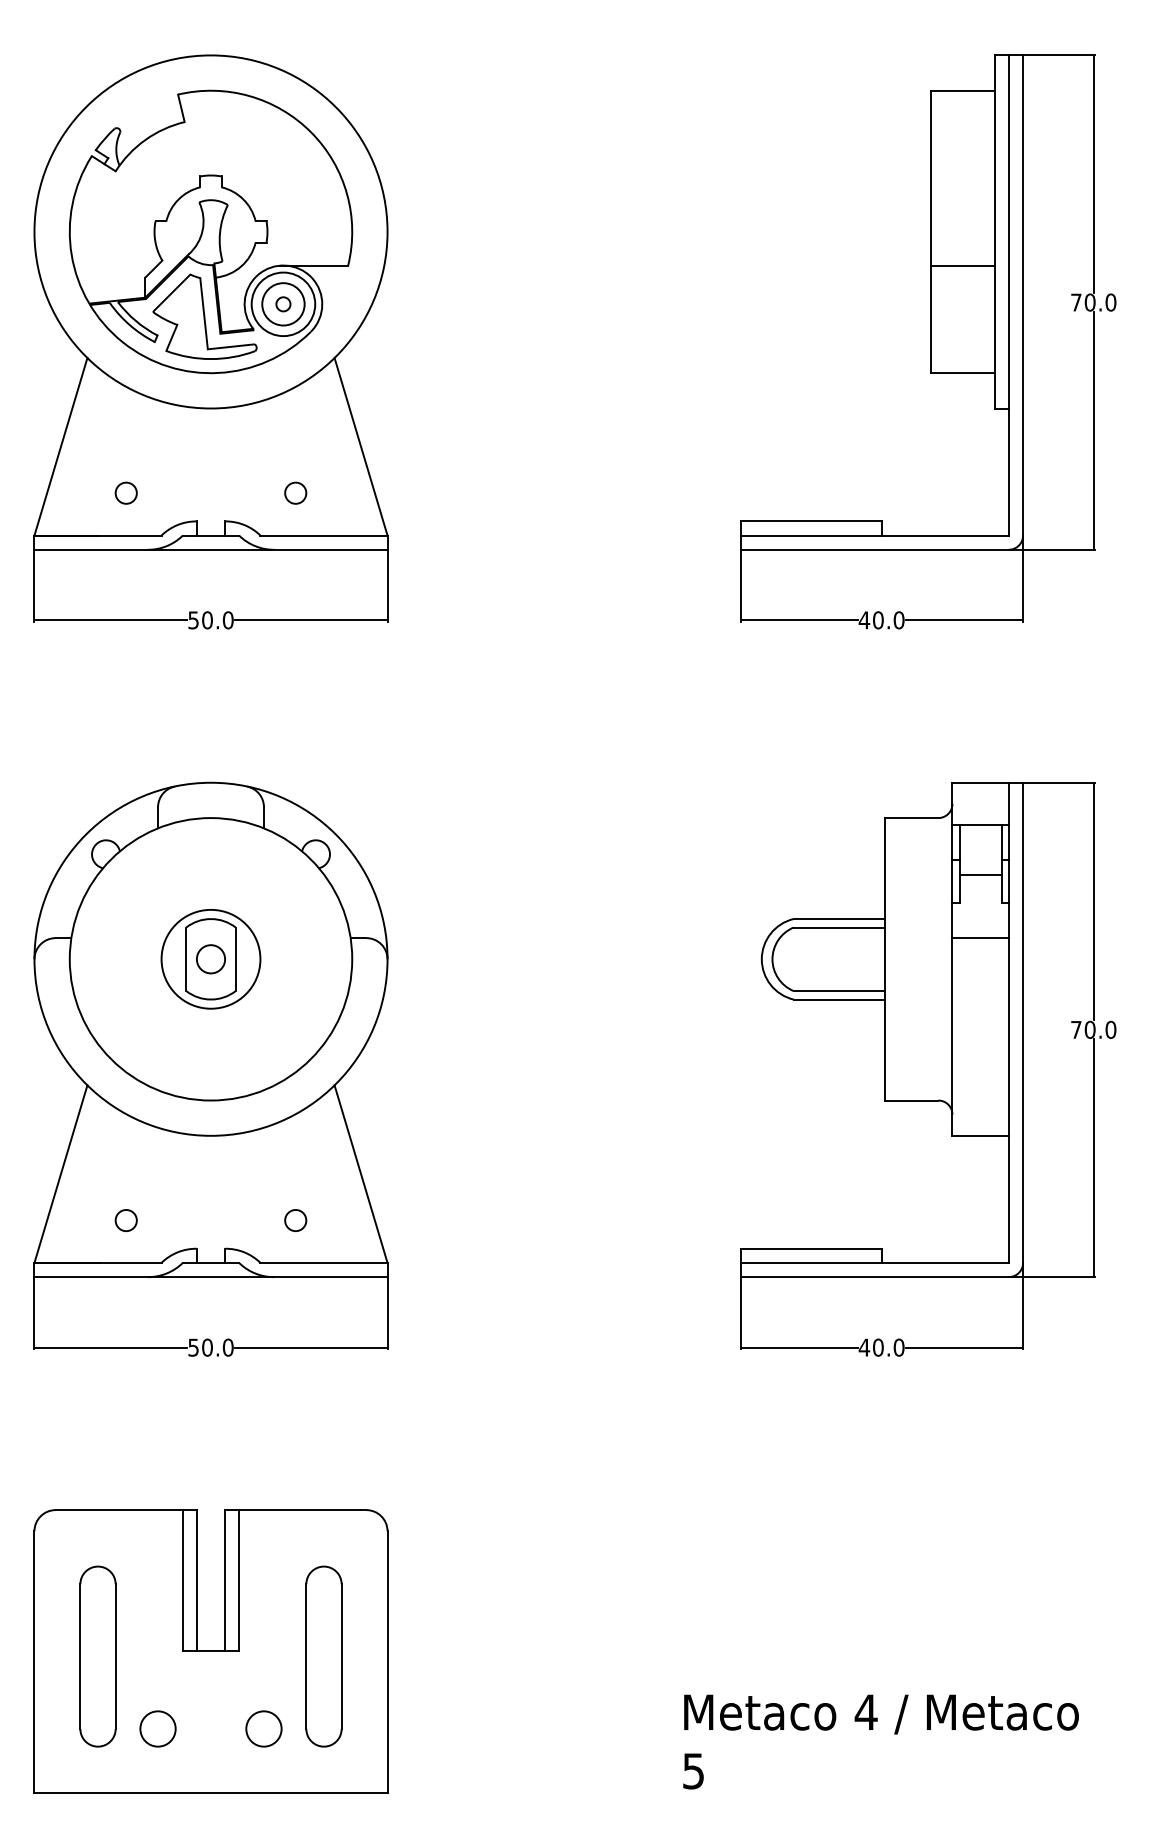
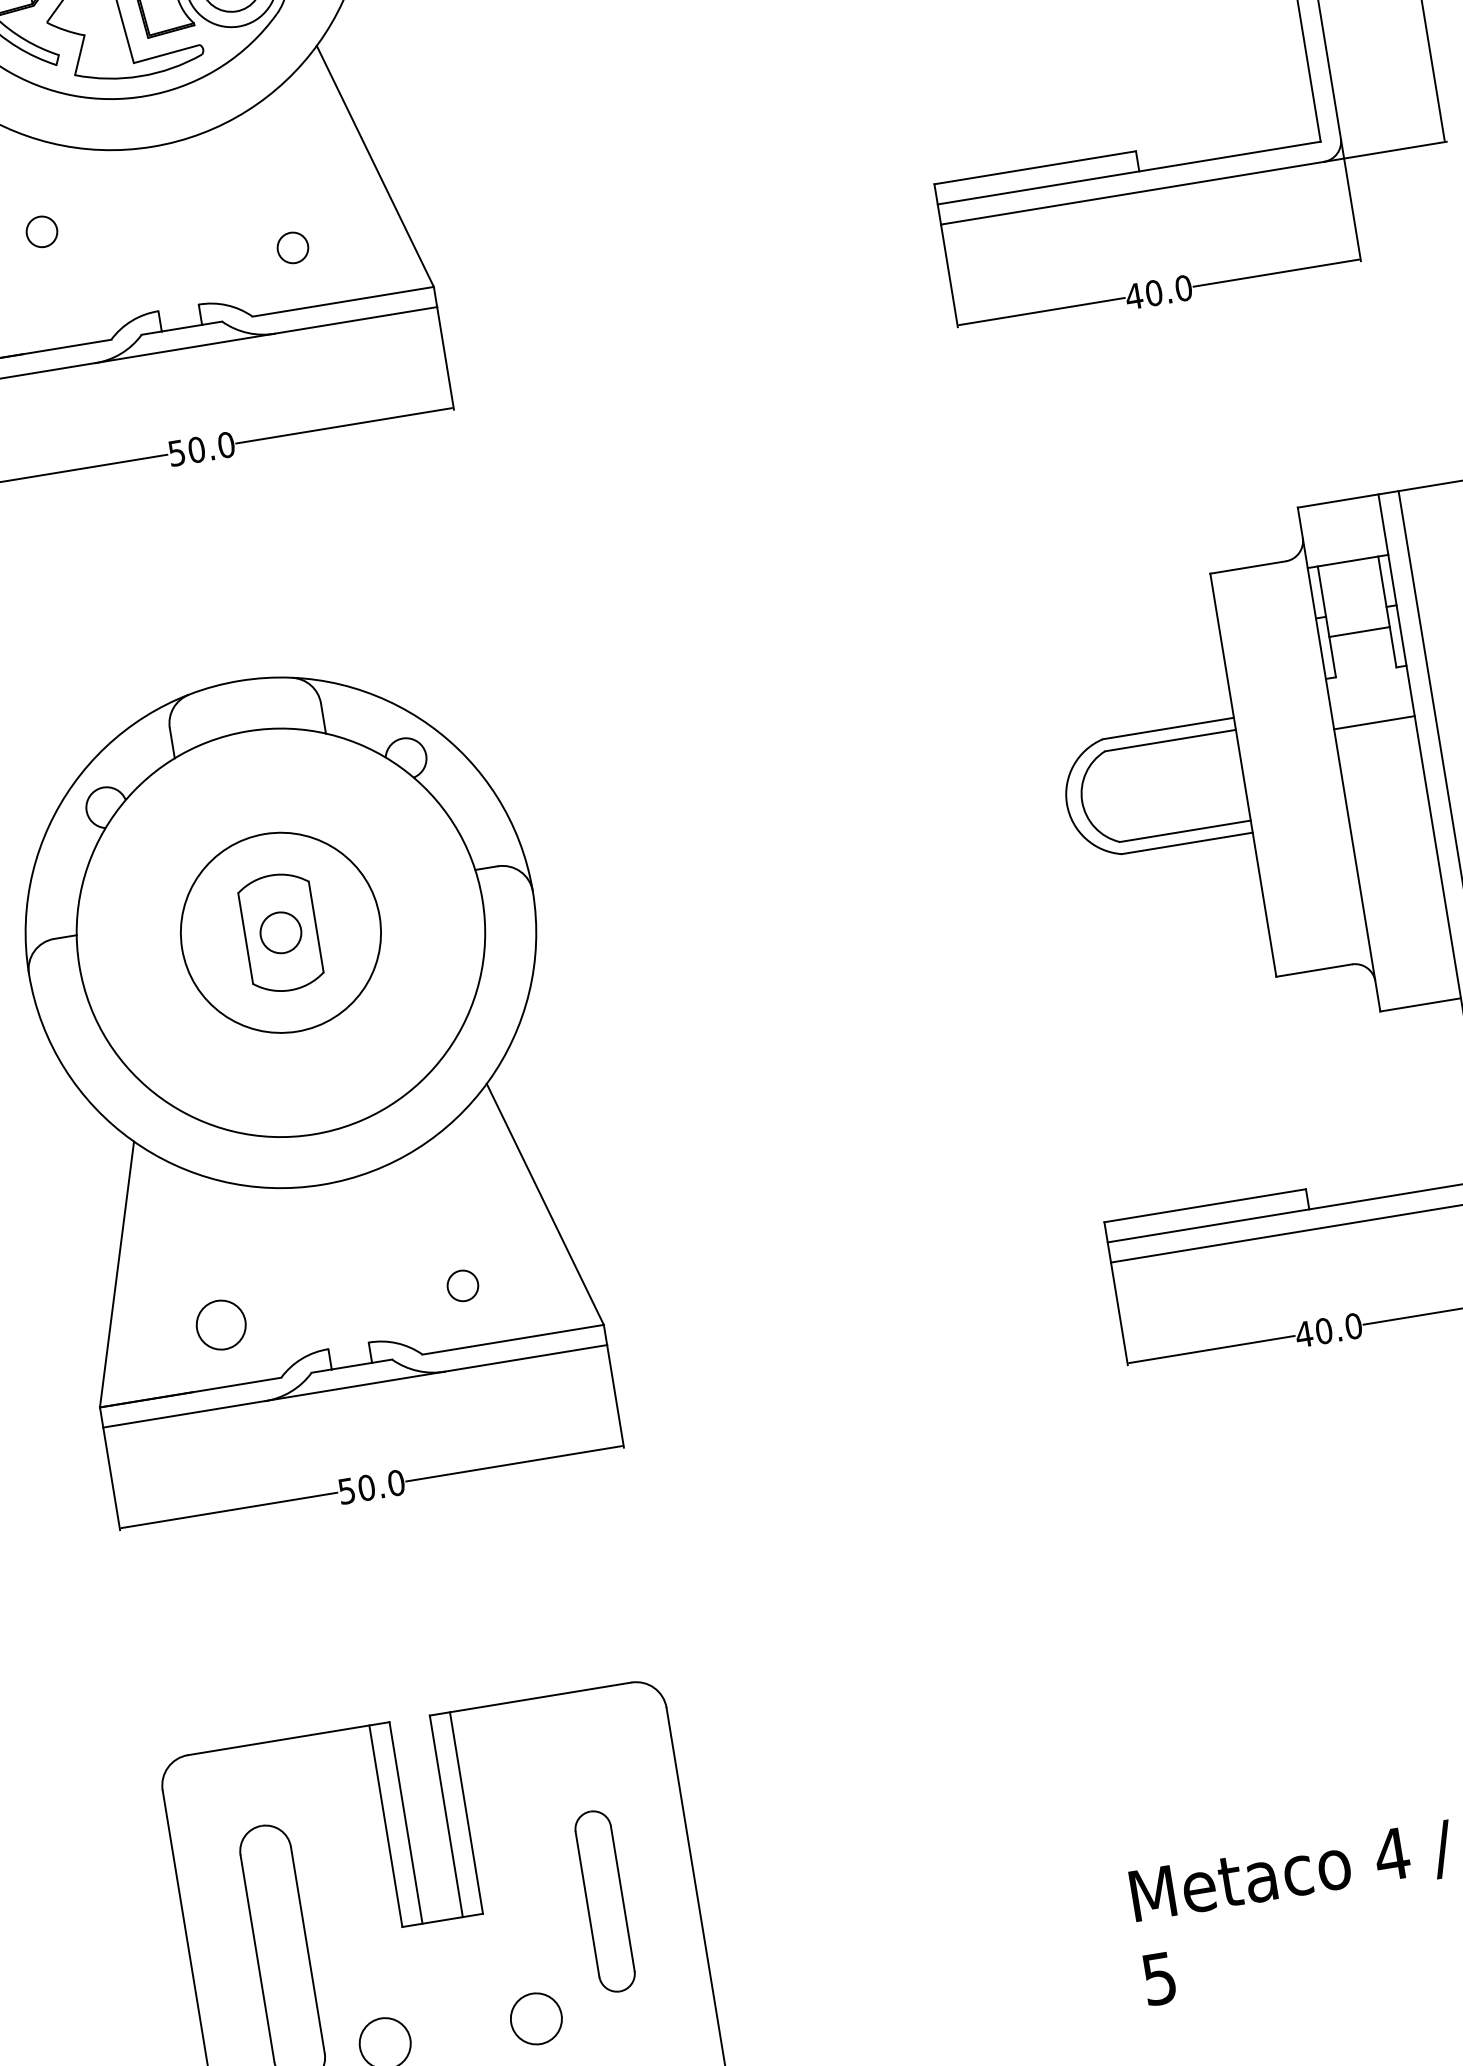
circle: (125, 492) -> (40, 231), moved
circle: (210, 958) -> (280, 931), size x1.4
circle: (125, 1220) -> (219, 1325), size x1.6
part: (323, 1656) -> (604, 1901), size x0.7

